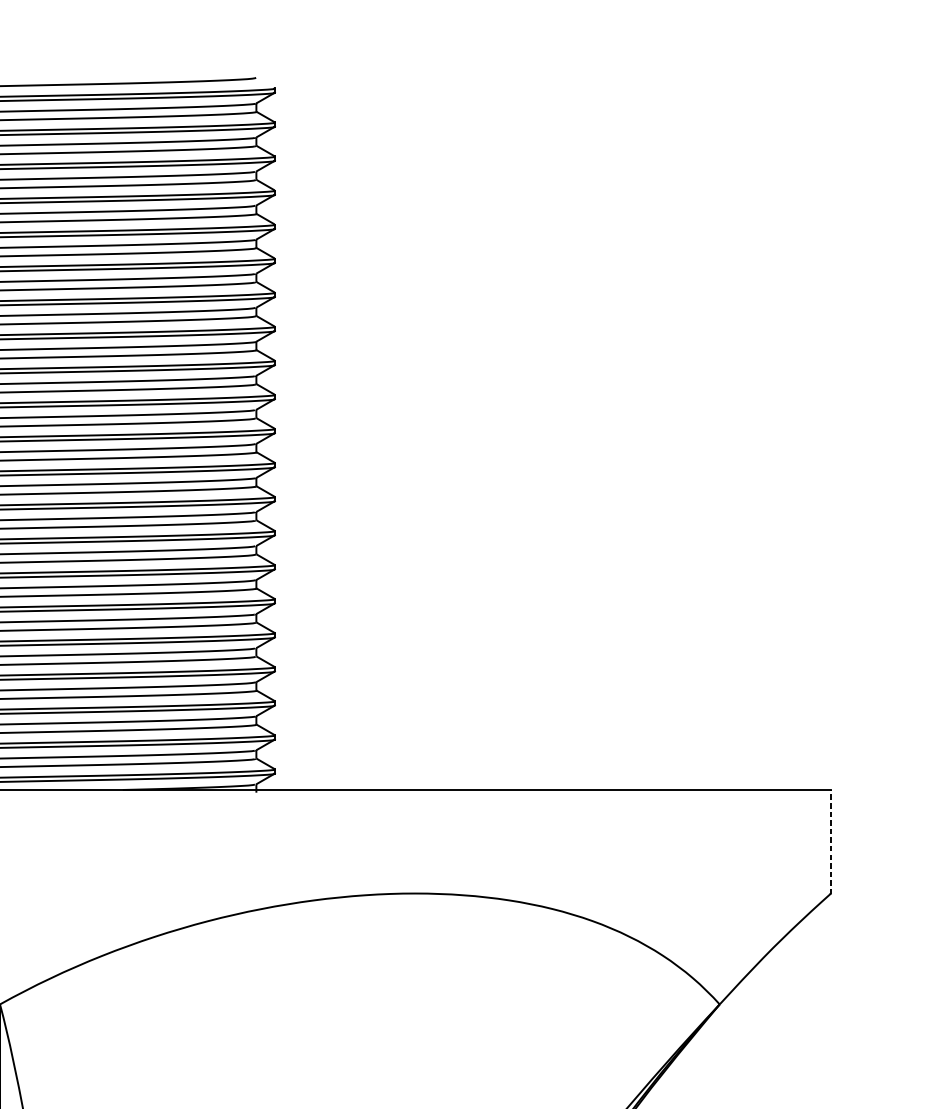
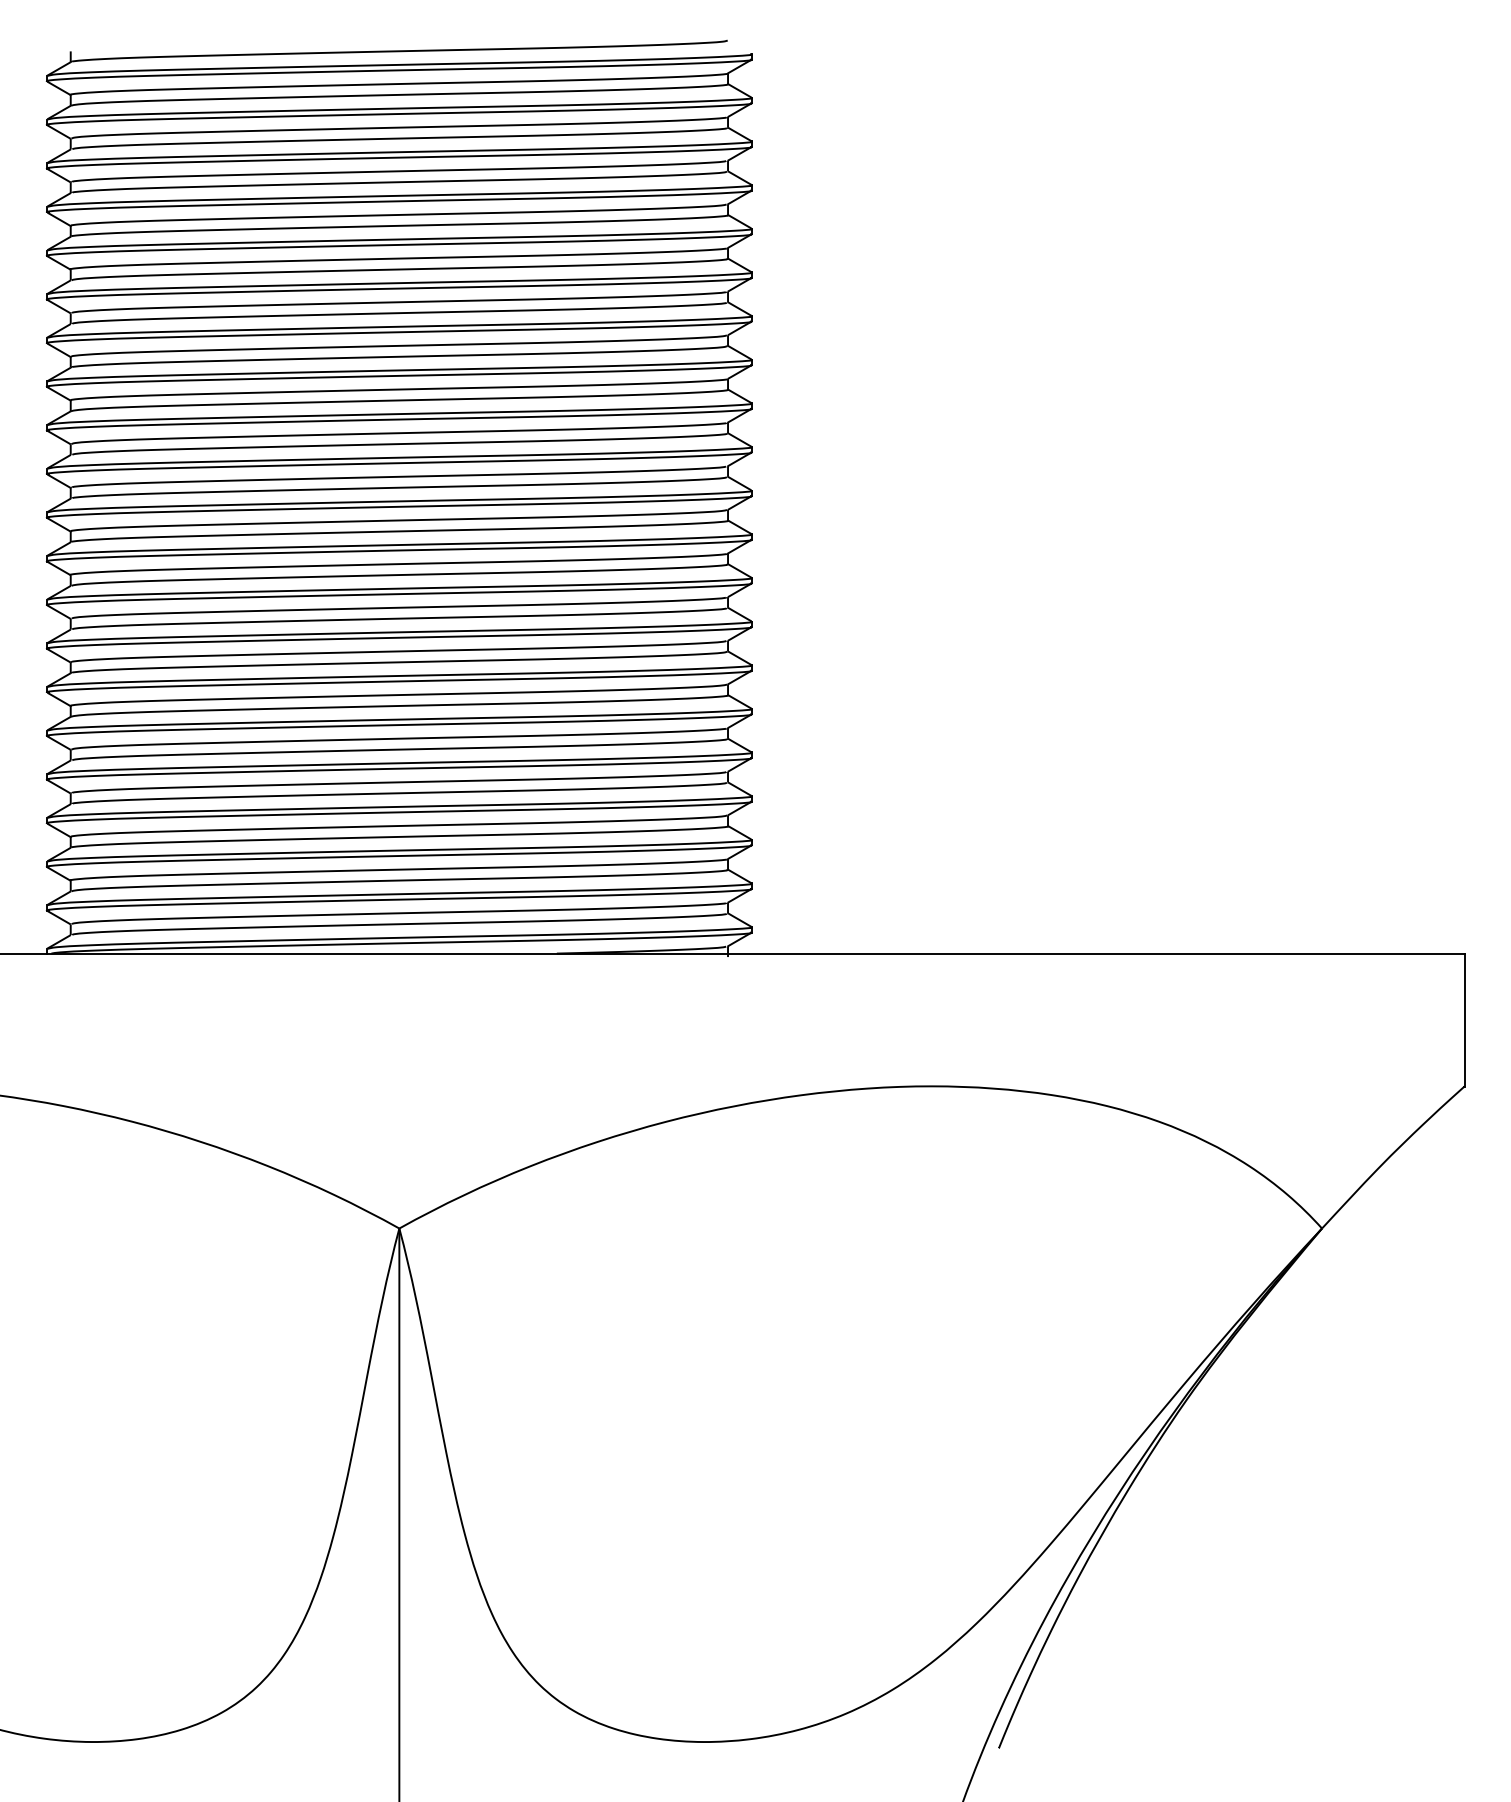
line: (830, 842) -> (1464, 1020), dashed -> solid

